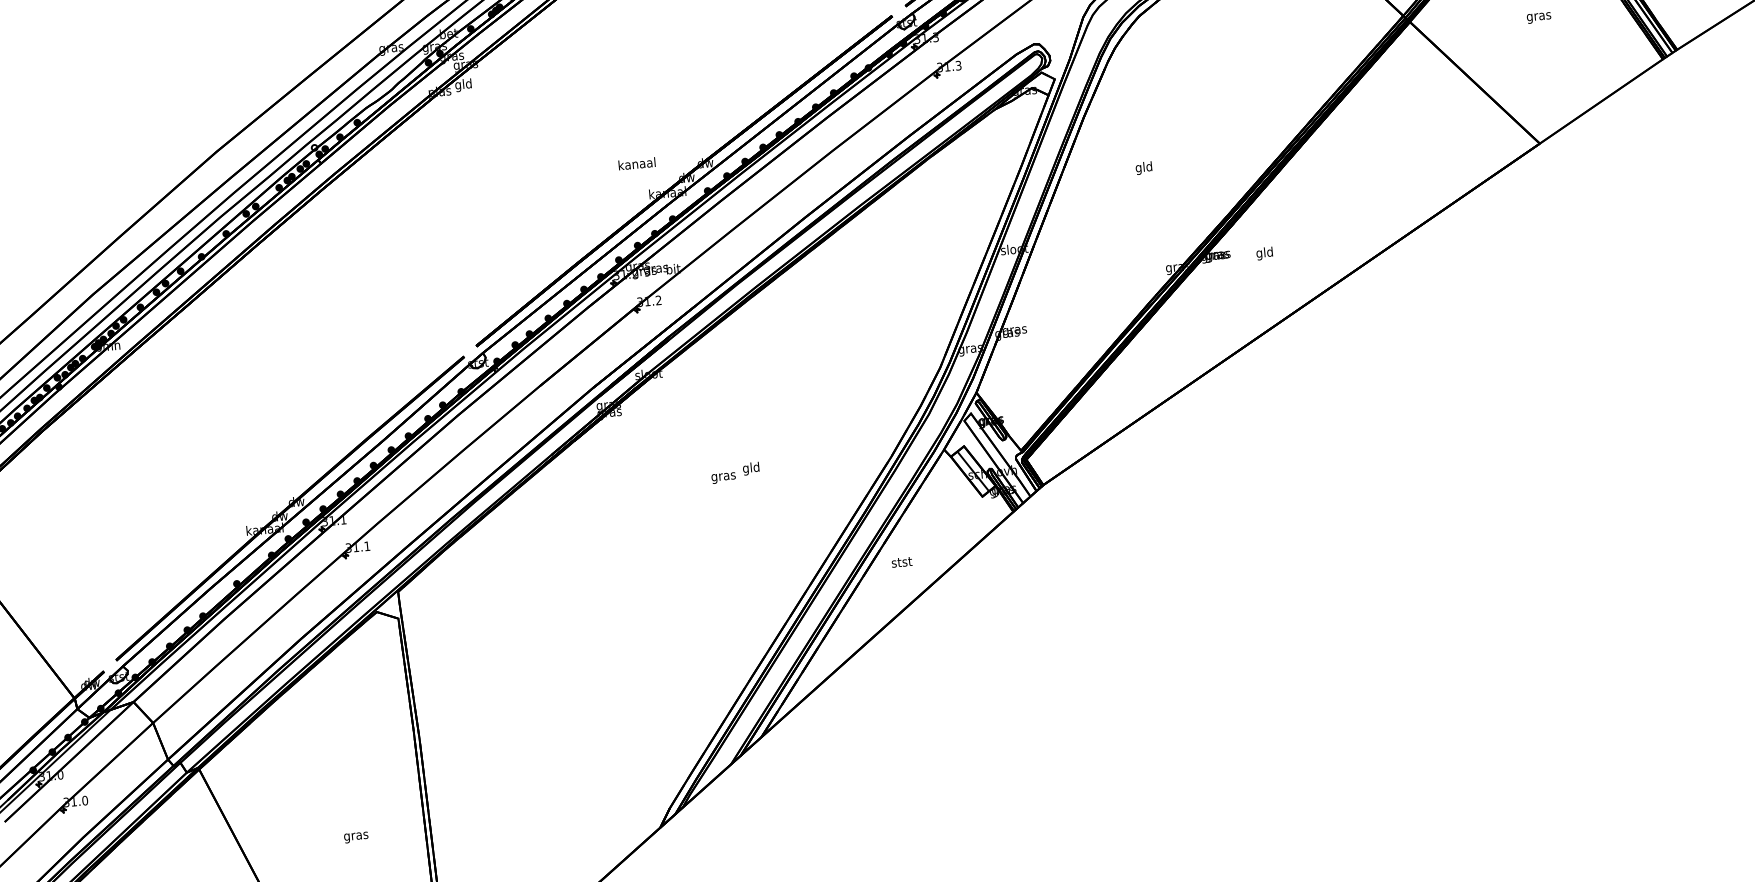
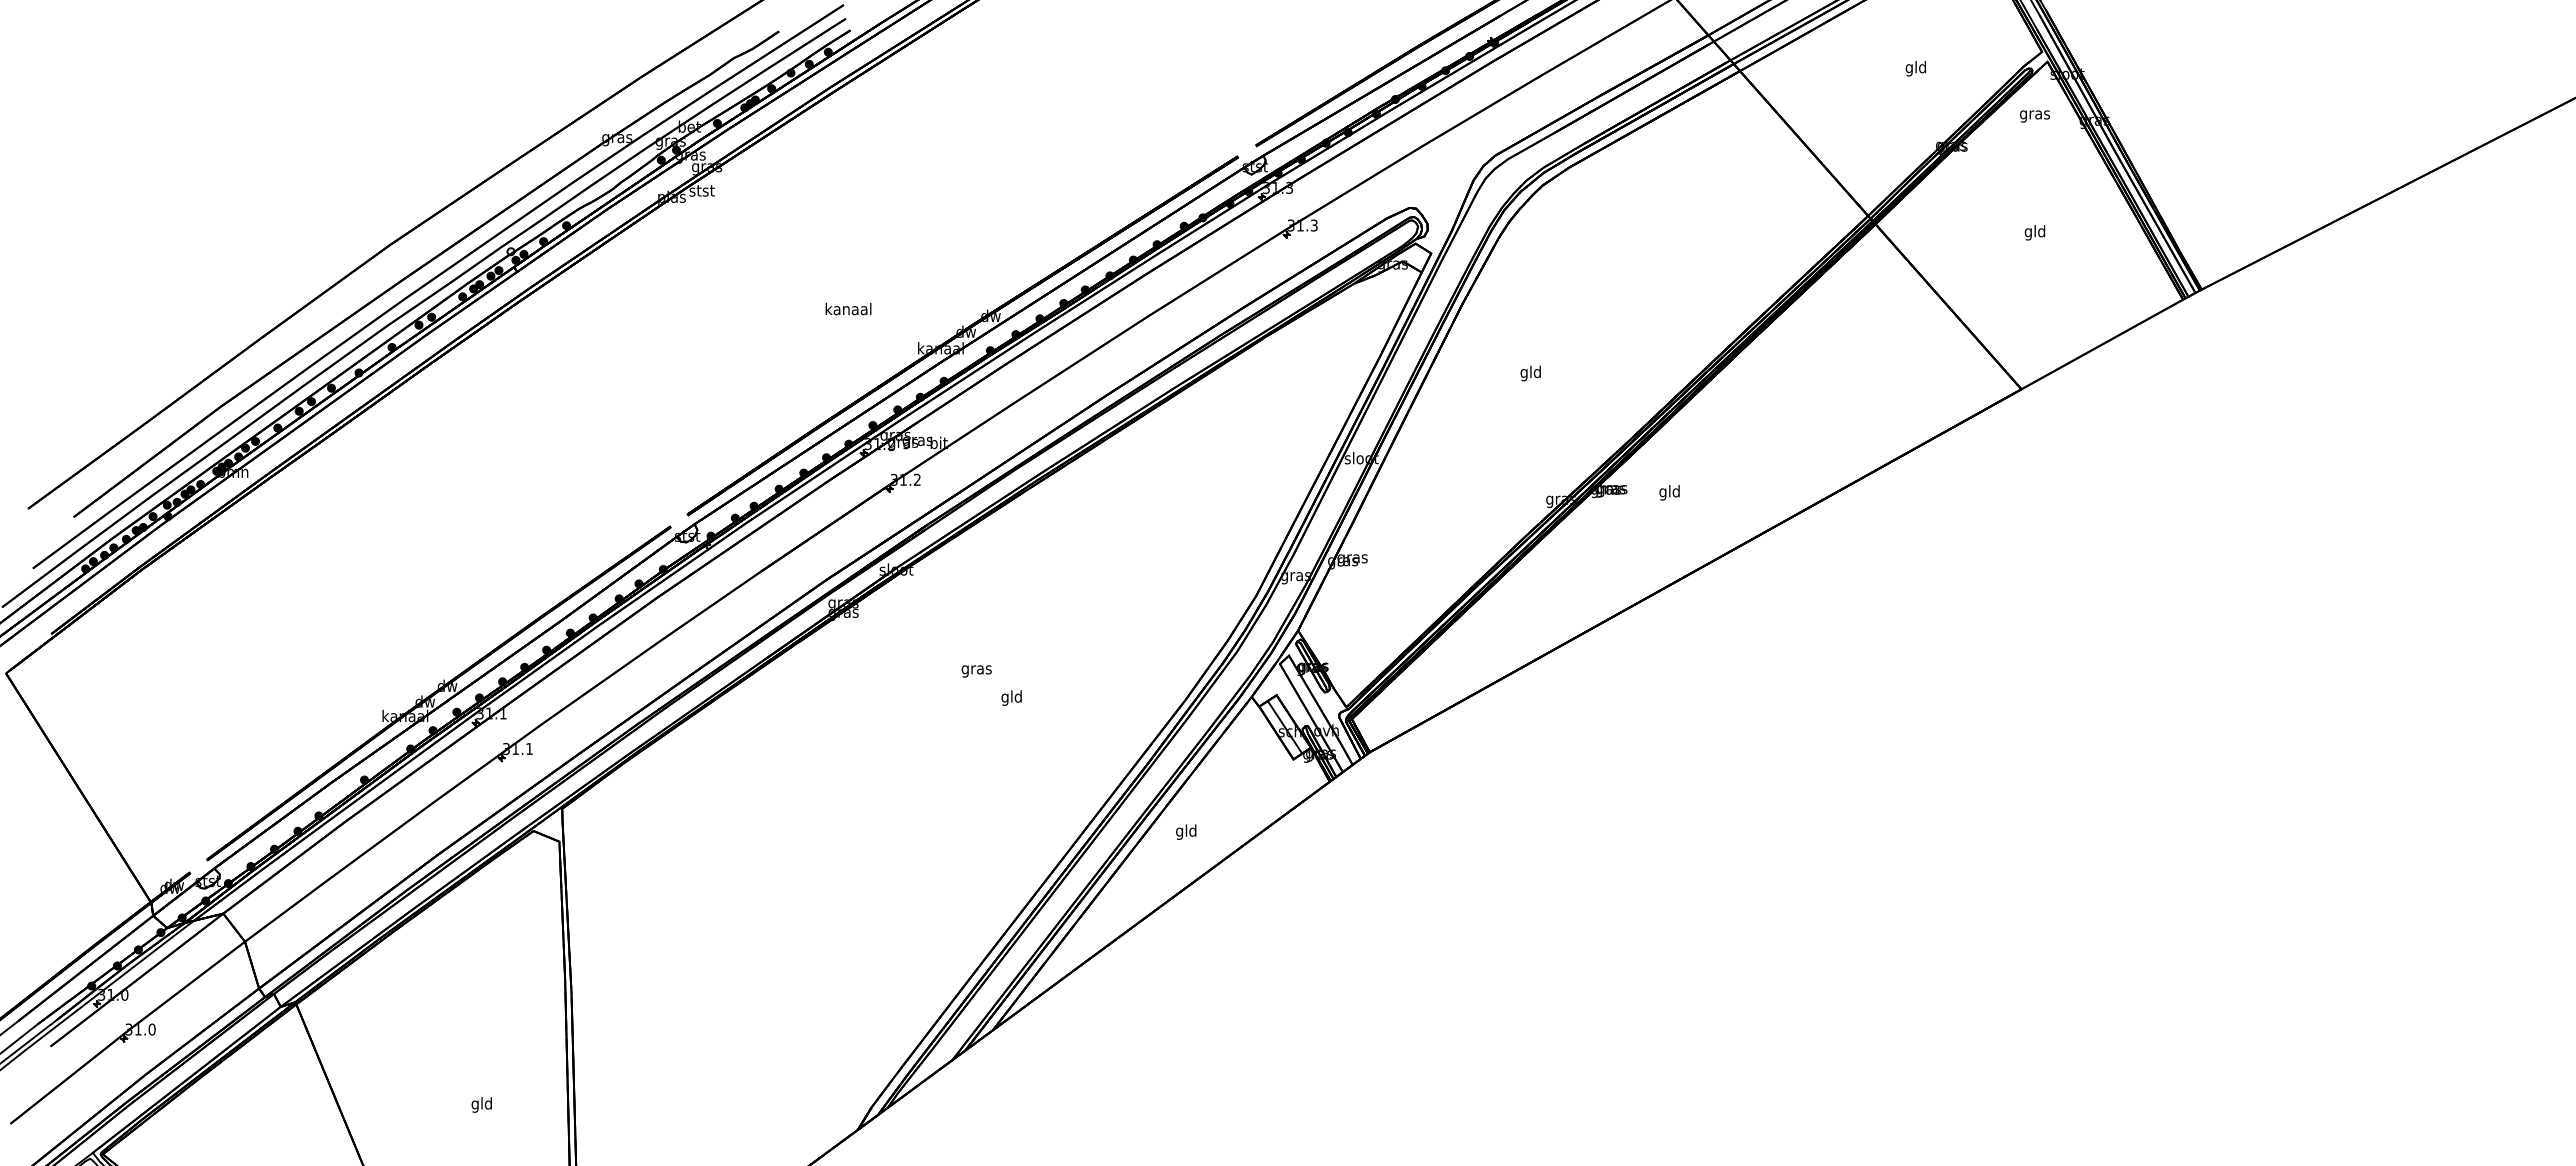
text: (1539, 16) -> (2035, 232), gras -> gld
text: (463, 84) -> (701, 191), gld -> stst
text: (636, 163) -> (848, 308), moved
text: (723, 478) -> (976, 671), moved
text: (901, 562) -> (1186, 831), stst -> gld
text: (356, 835) -> (482, 1104), gras -> gld

